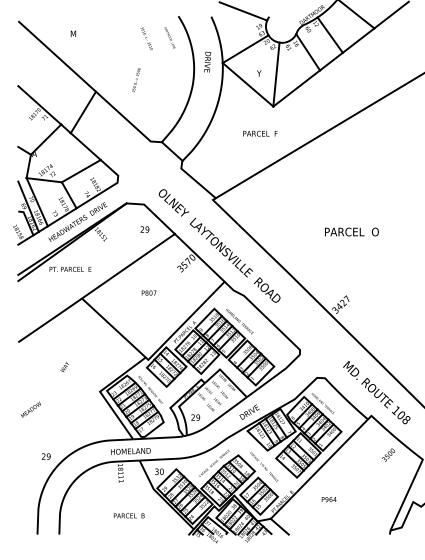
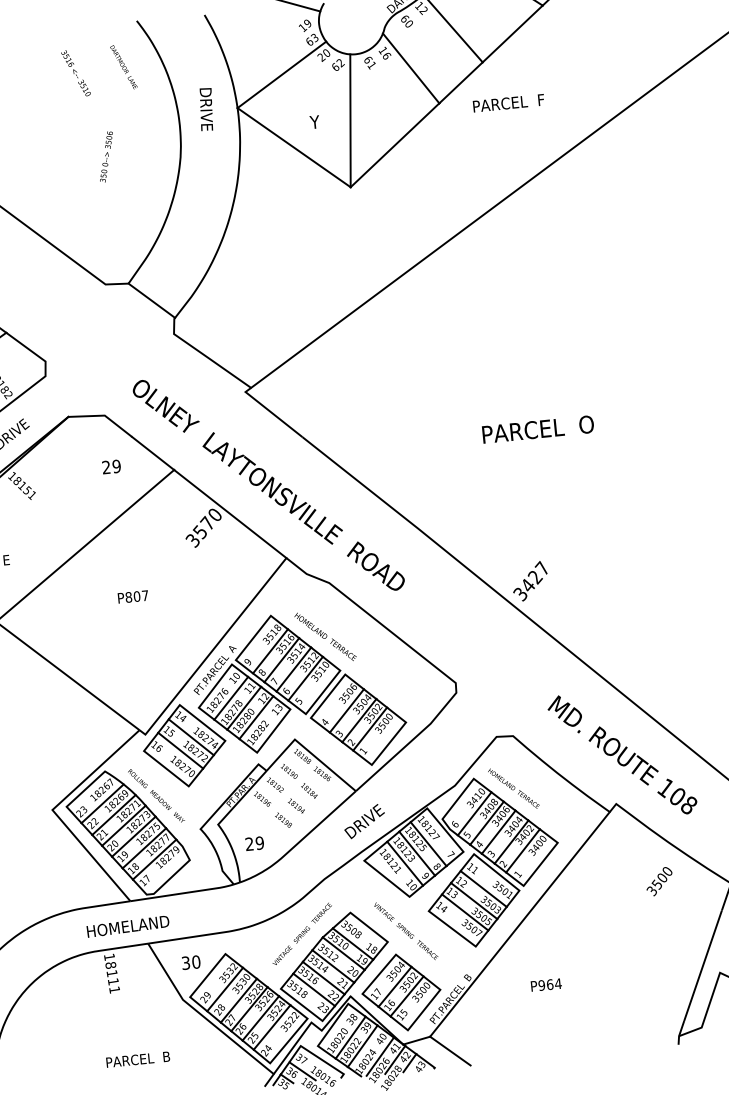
text: (136, 80) -> (106, 157), moved
text: (260, 133) -> (508, 102), moved

